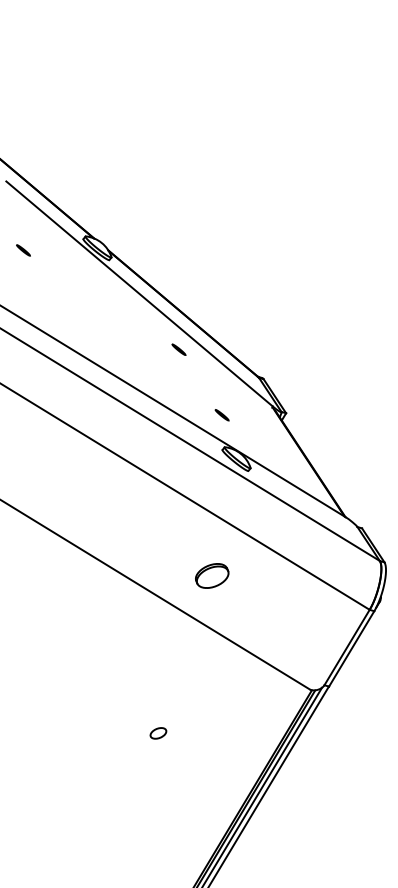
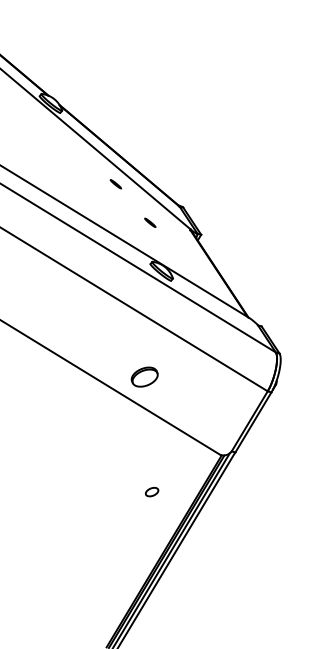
part: (221, 415) -> (149, 223), moved
part: (212, 575) -> (144, 376), moved
part: (158, 733) -> (152, 492), moved

